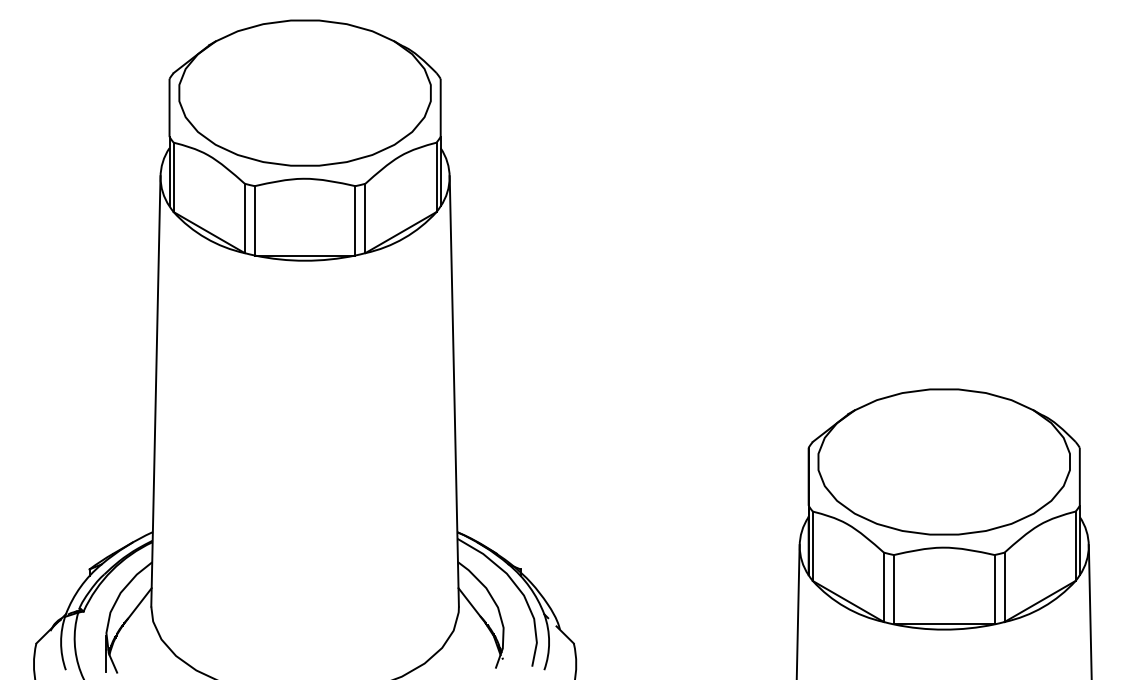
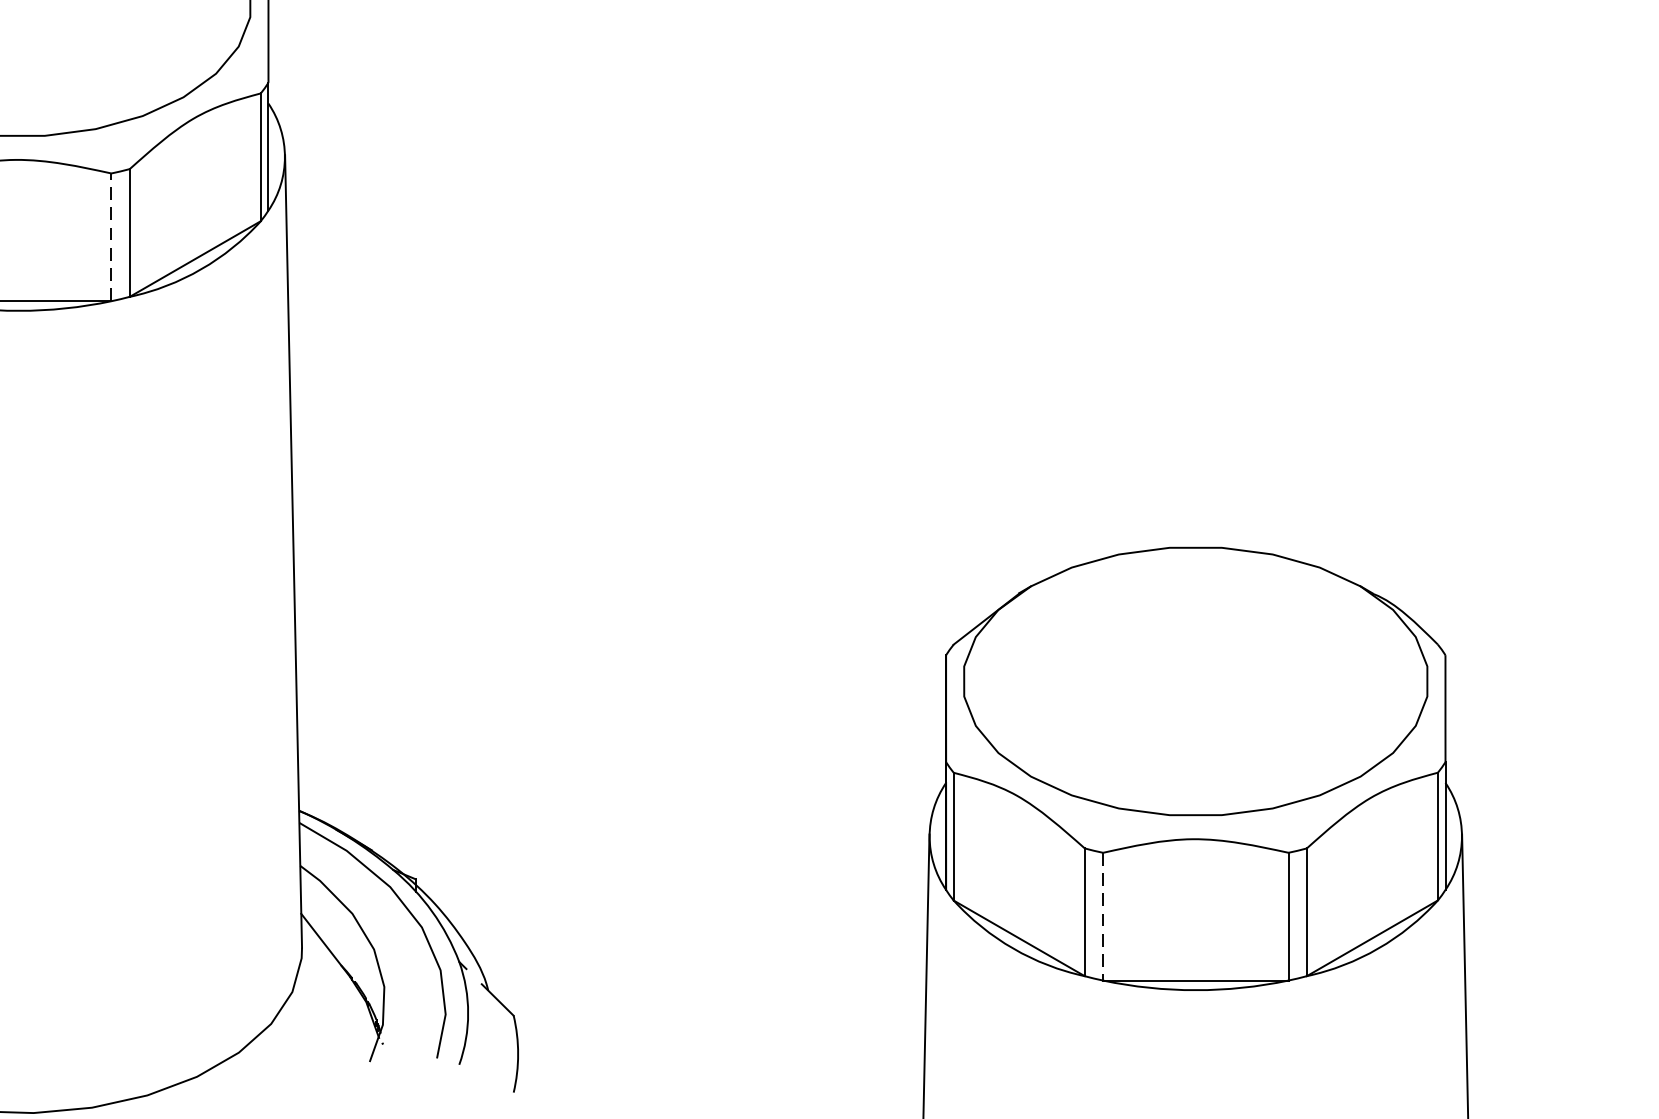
line: (355, 220) -> (111, 236), solid -> dashed
line: (893, 589) -> (1102, 916), solid -> dashed

